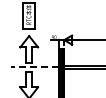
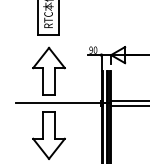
line: (34, 67) -> (58, 103), dashed -> solid

